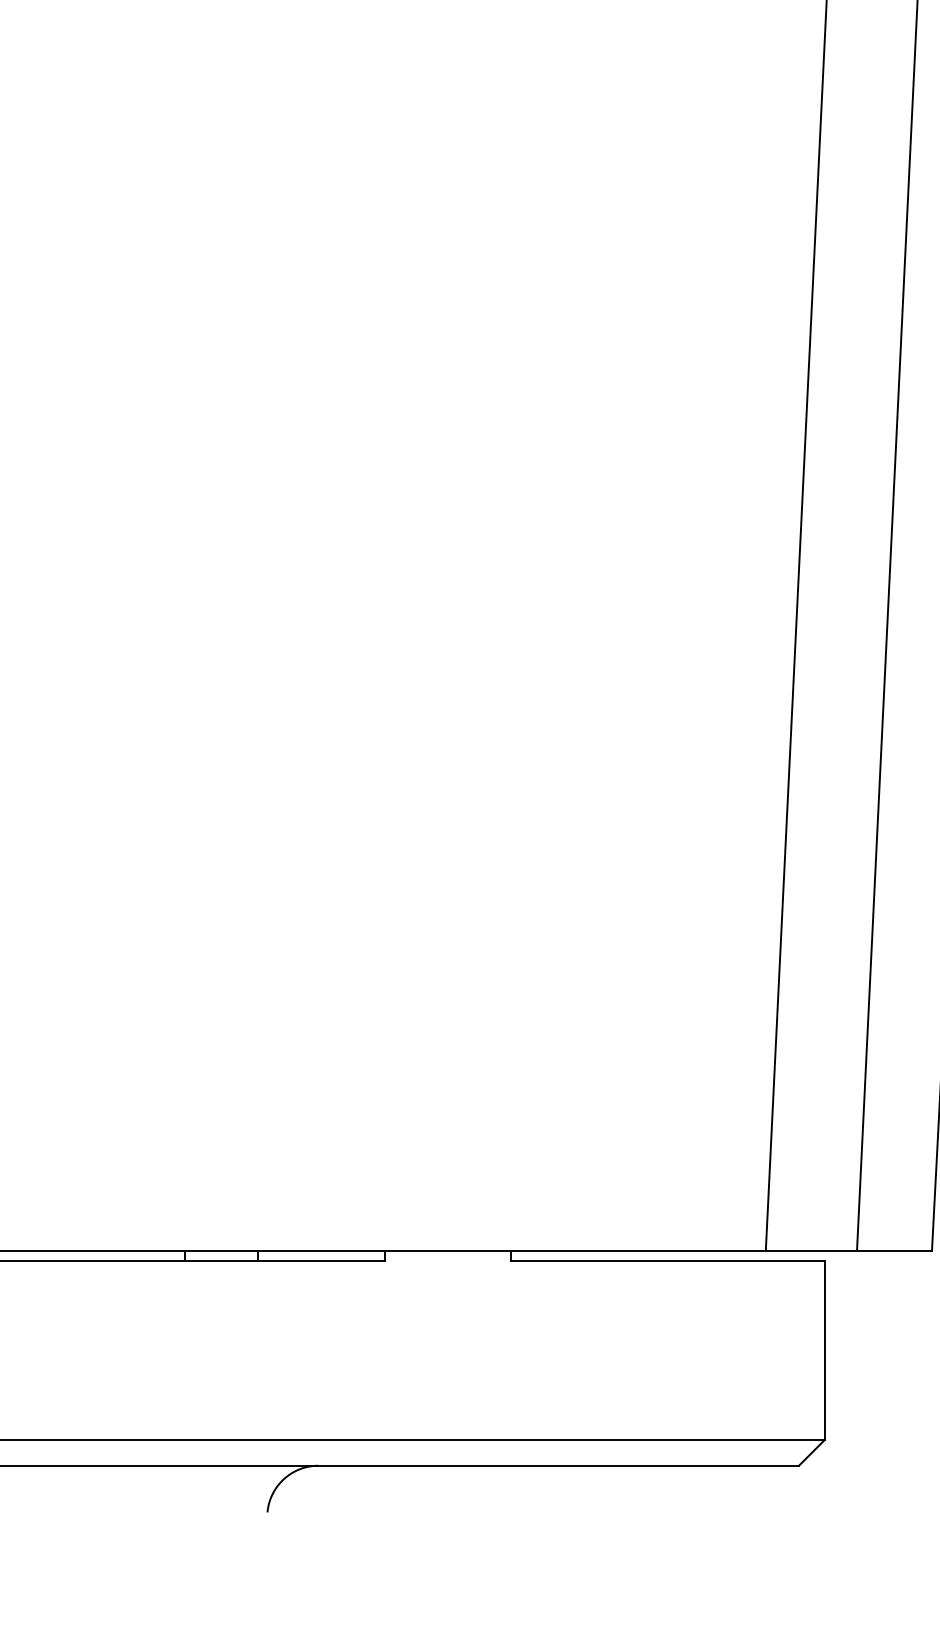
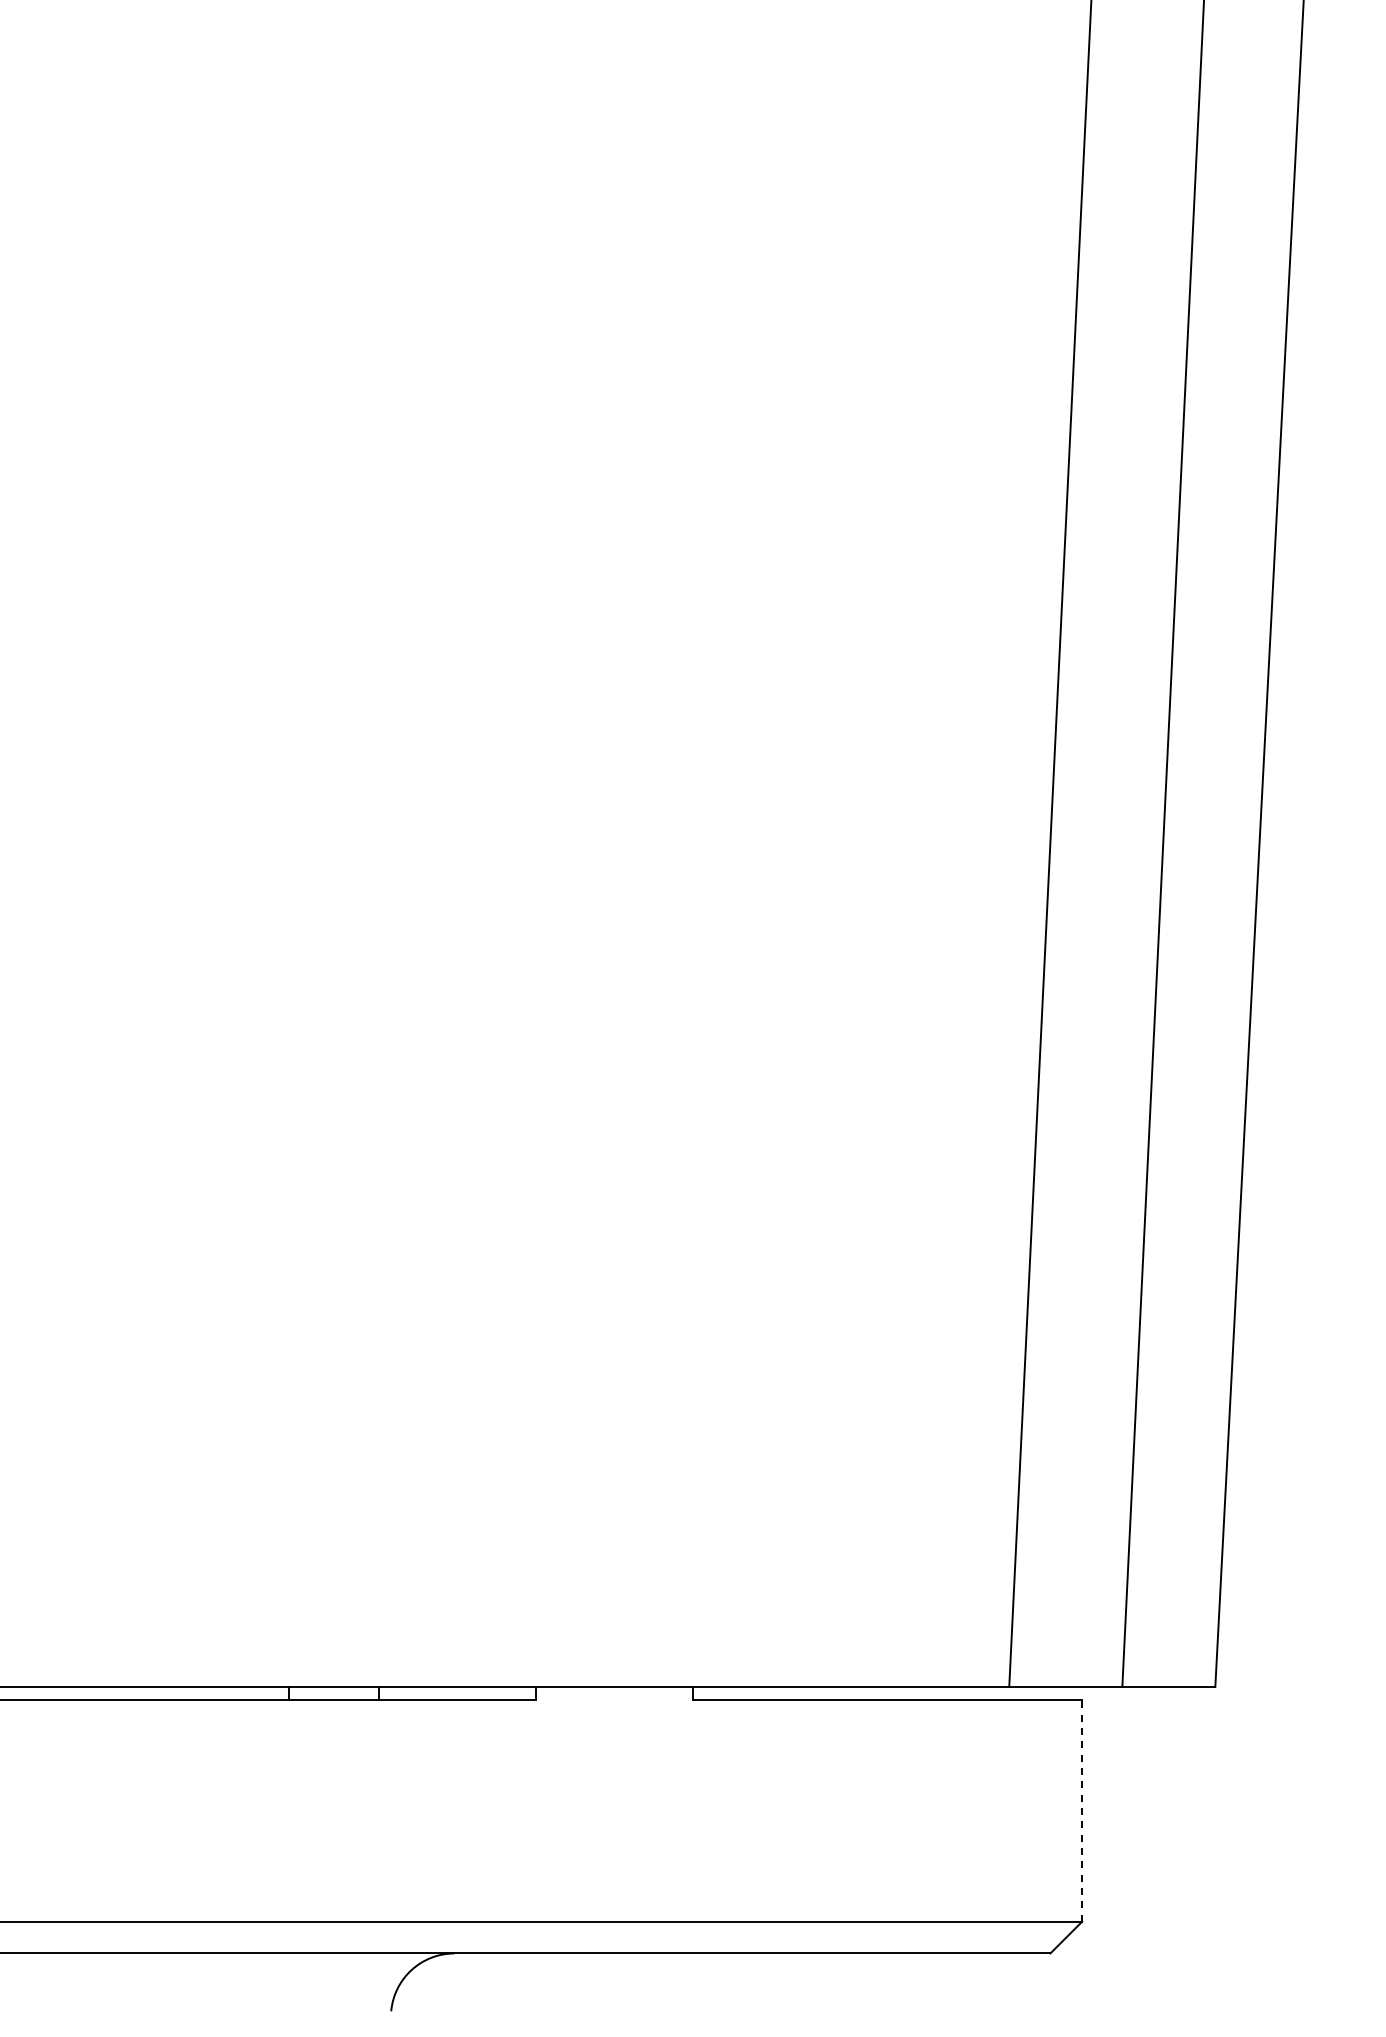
line: (824, 1350) -> (1082, 1810), solid -> dashed

